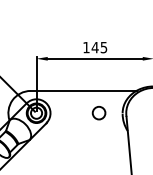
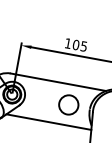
text: (94, 47) -> (75, 44), 145 -> 105
circle: (98, 112) -> (68, 104), size x1.67
line: (81, 135) -> (49, 122), added

